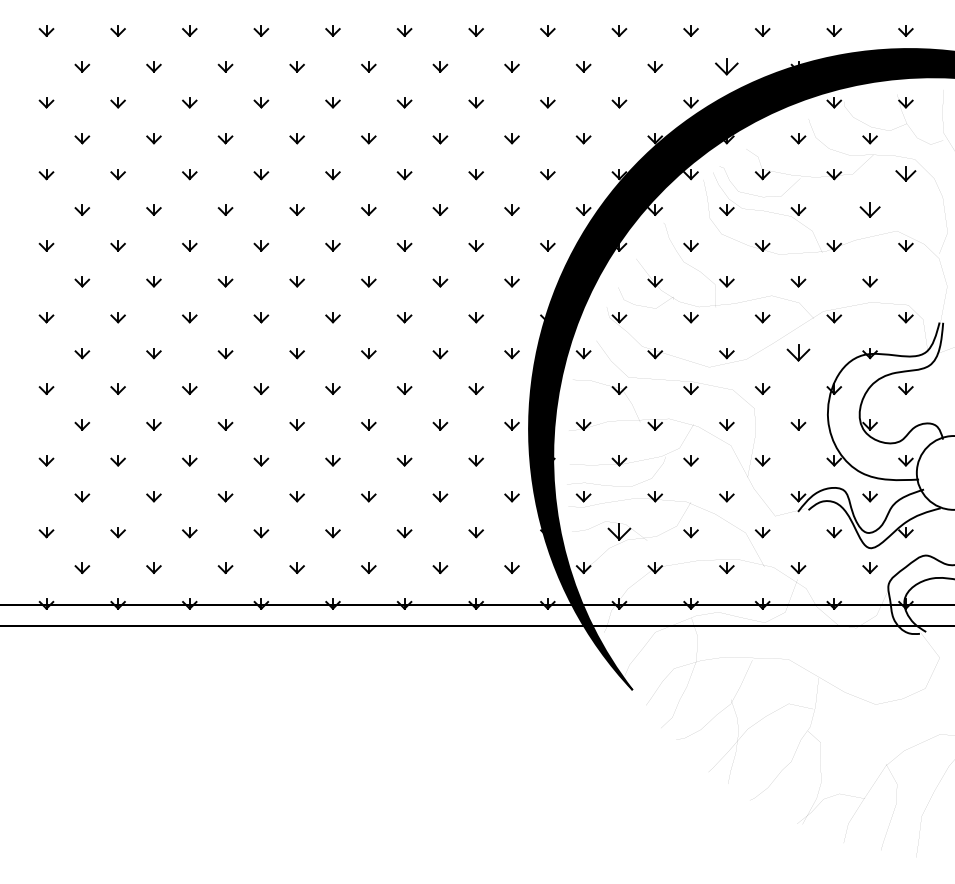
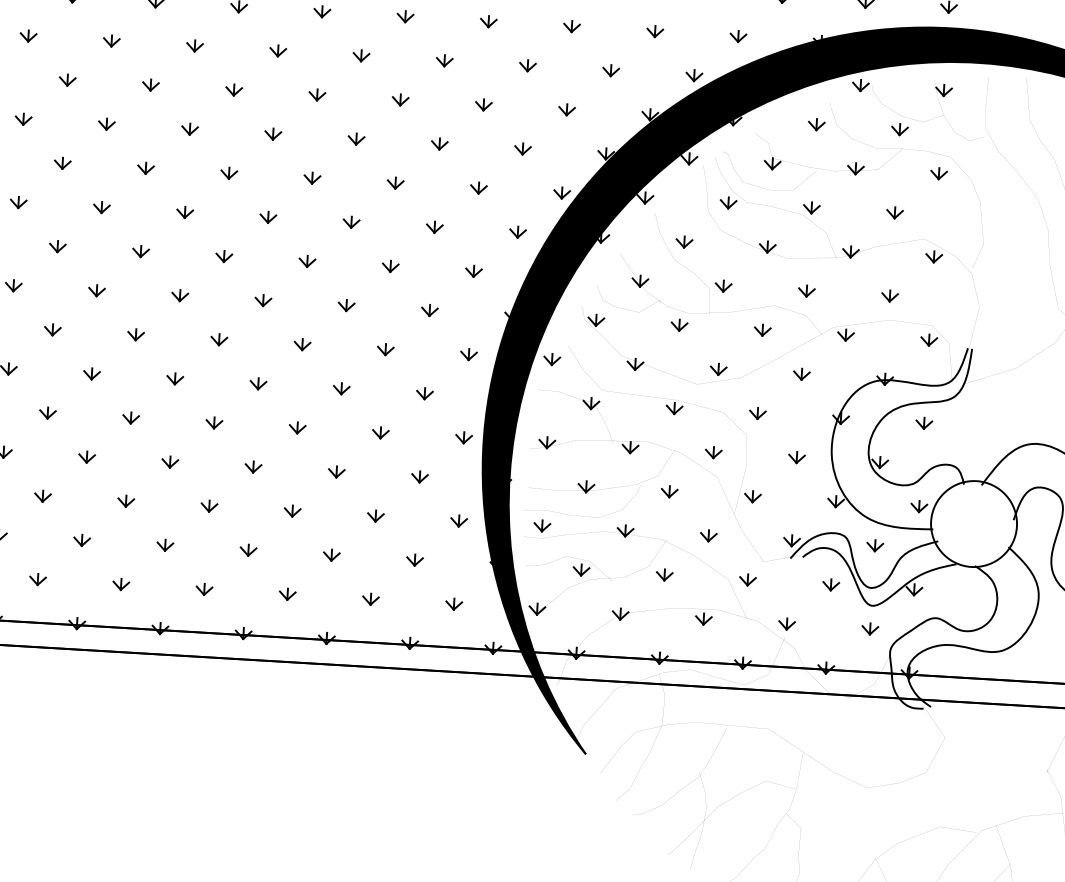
part: (726, 66) -> (737, 36), size x0.62
part: (905, 174) -> (938, 173), size x0.71
part: (869, 209) -> (894, 212), size x0.71
part: (798, 353) -> (801, 374), size x0.62
part: (619, 532) -> (581, 570), size x0.62

